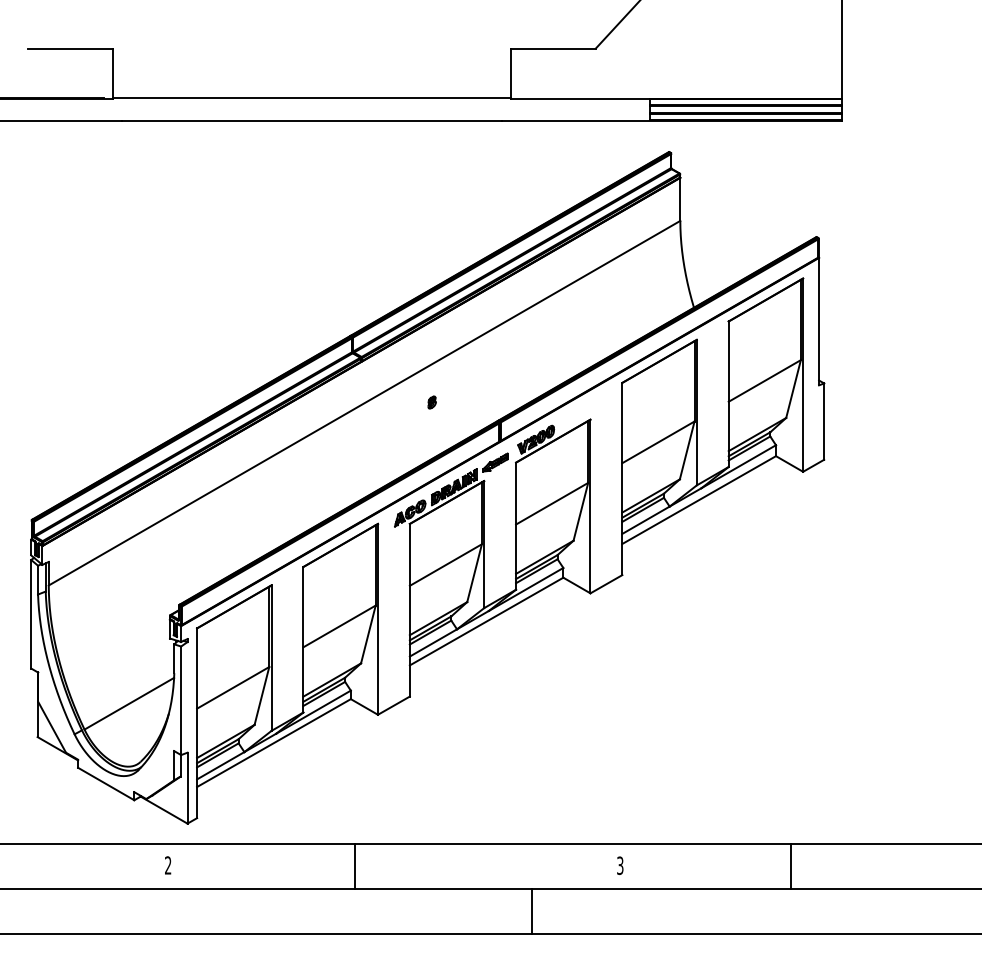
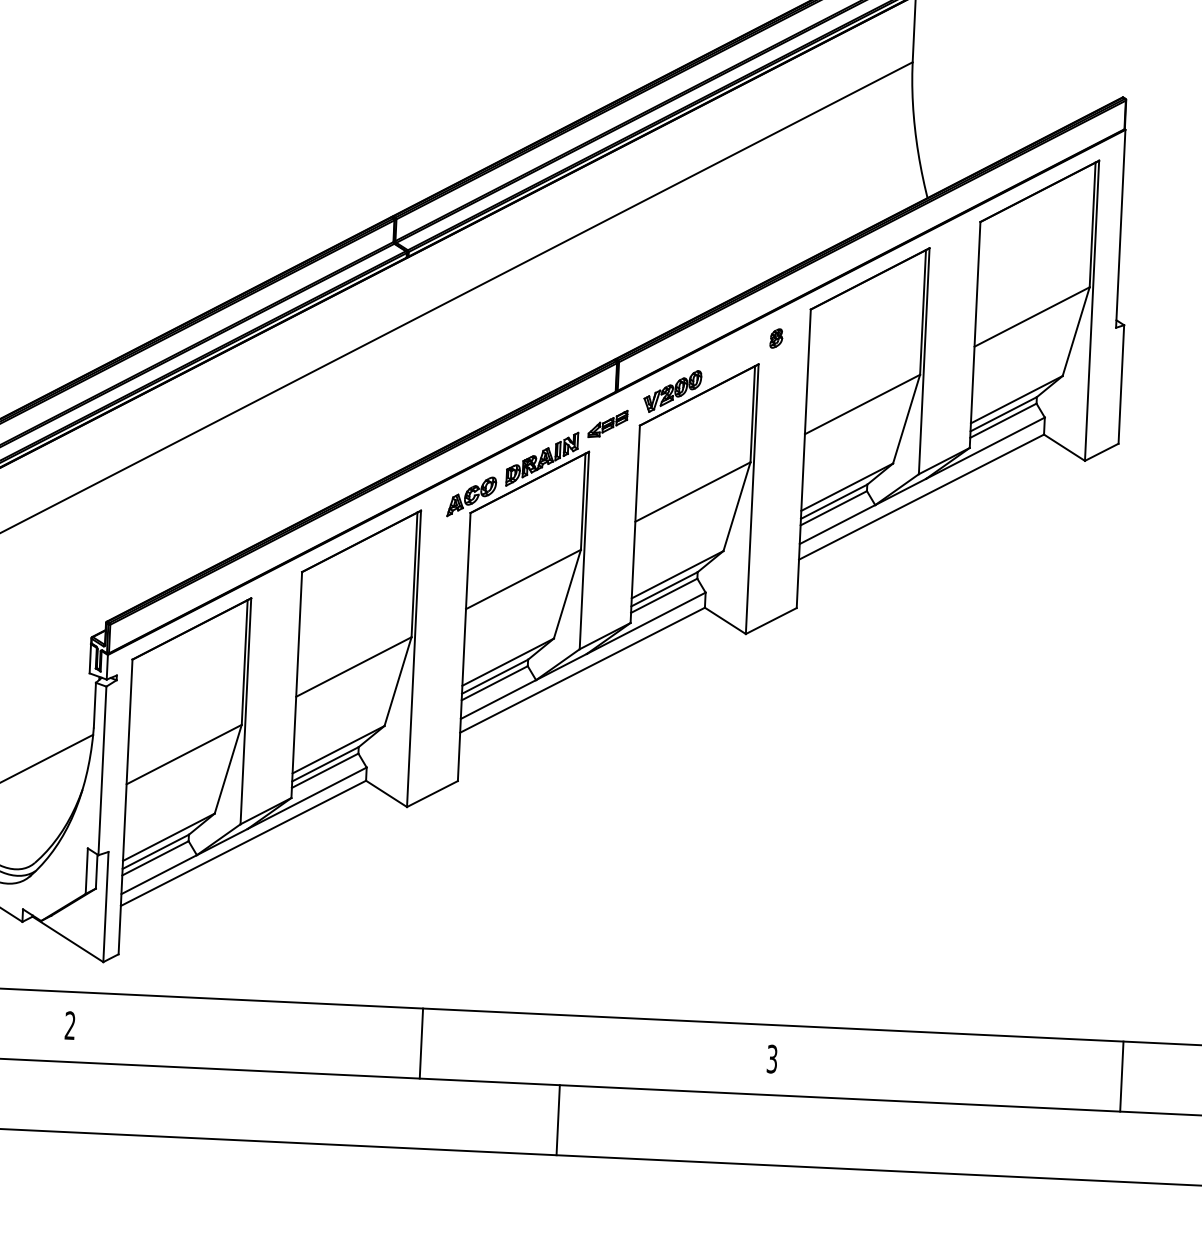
part: (431, 402) -> (775, 338), moved
line: (355, 865) -> (421, 1042), moved
line: (791, 865) -> (1121, 1075), moved
line: (531, 911) -> (558, 1120), moved

